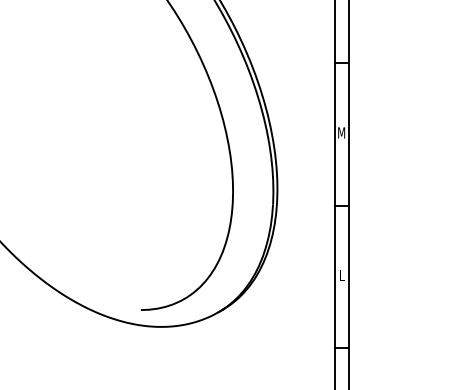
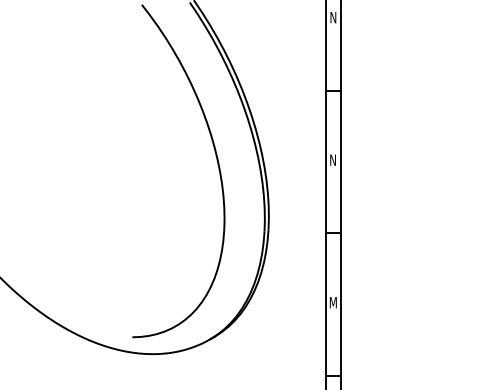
text: (341, 132) -> (332, 159), M -> N
text: (341, 275) -> (332, 302), L -> M

